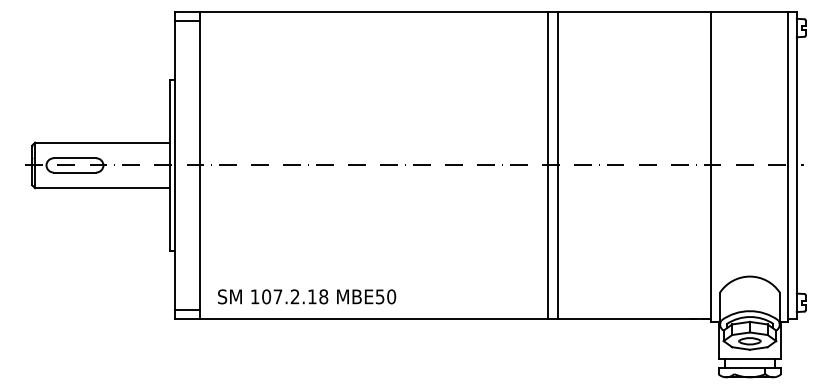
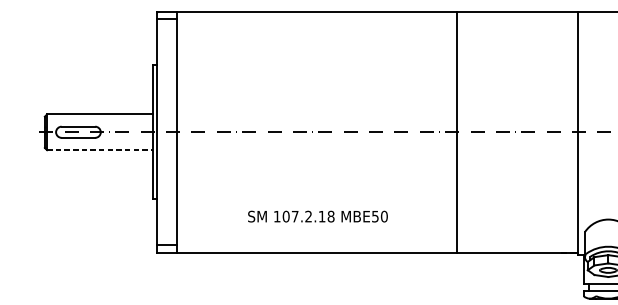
line: (547, 165) -> (449, 132), removed
line: (102, 188) -> (100, 150), solid -> dashed
text: (307, 296) -> (318, 216), moved

